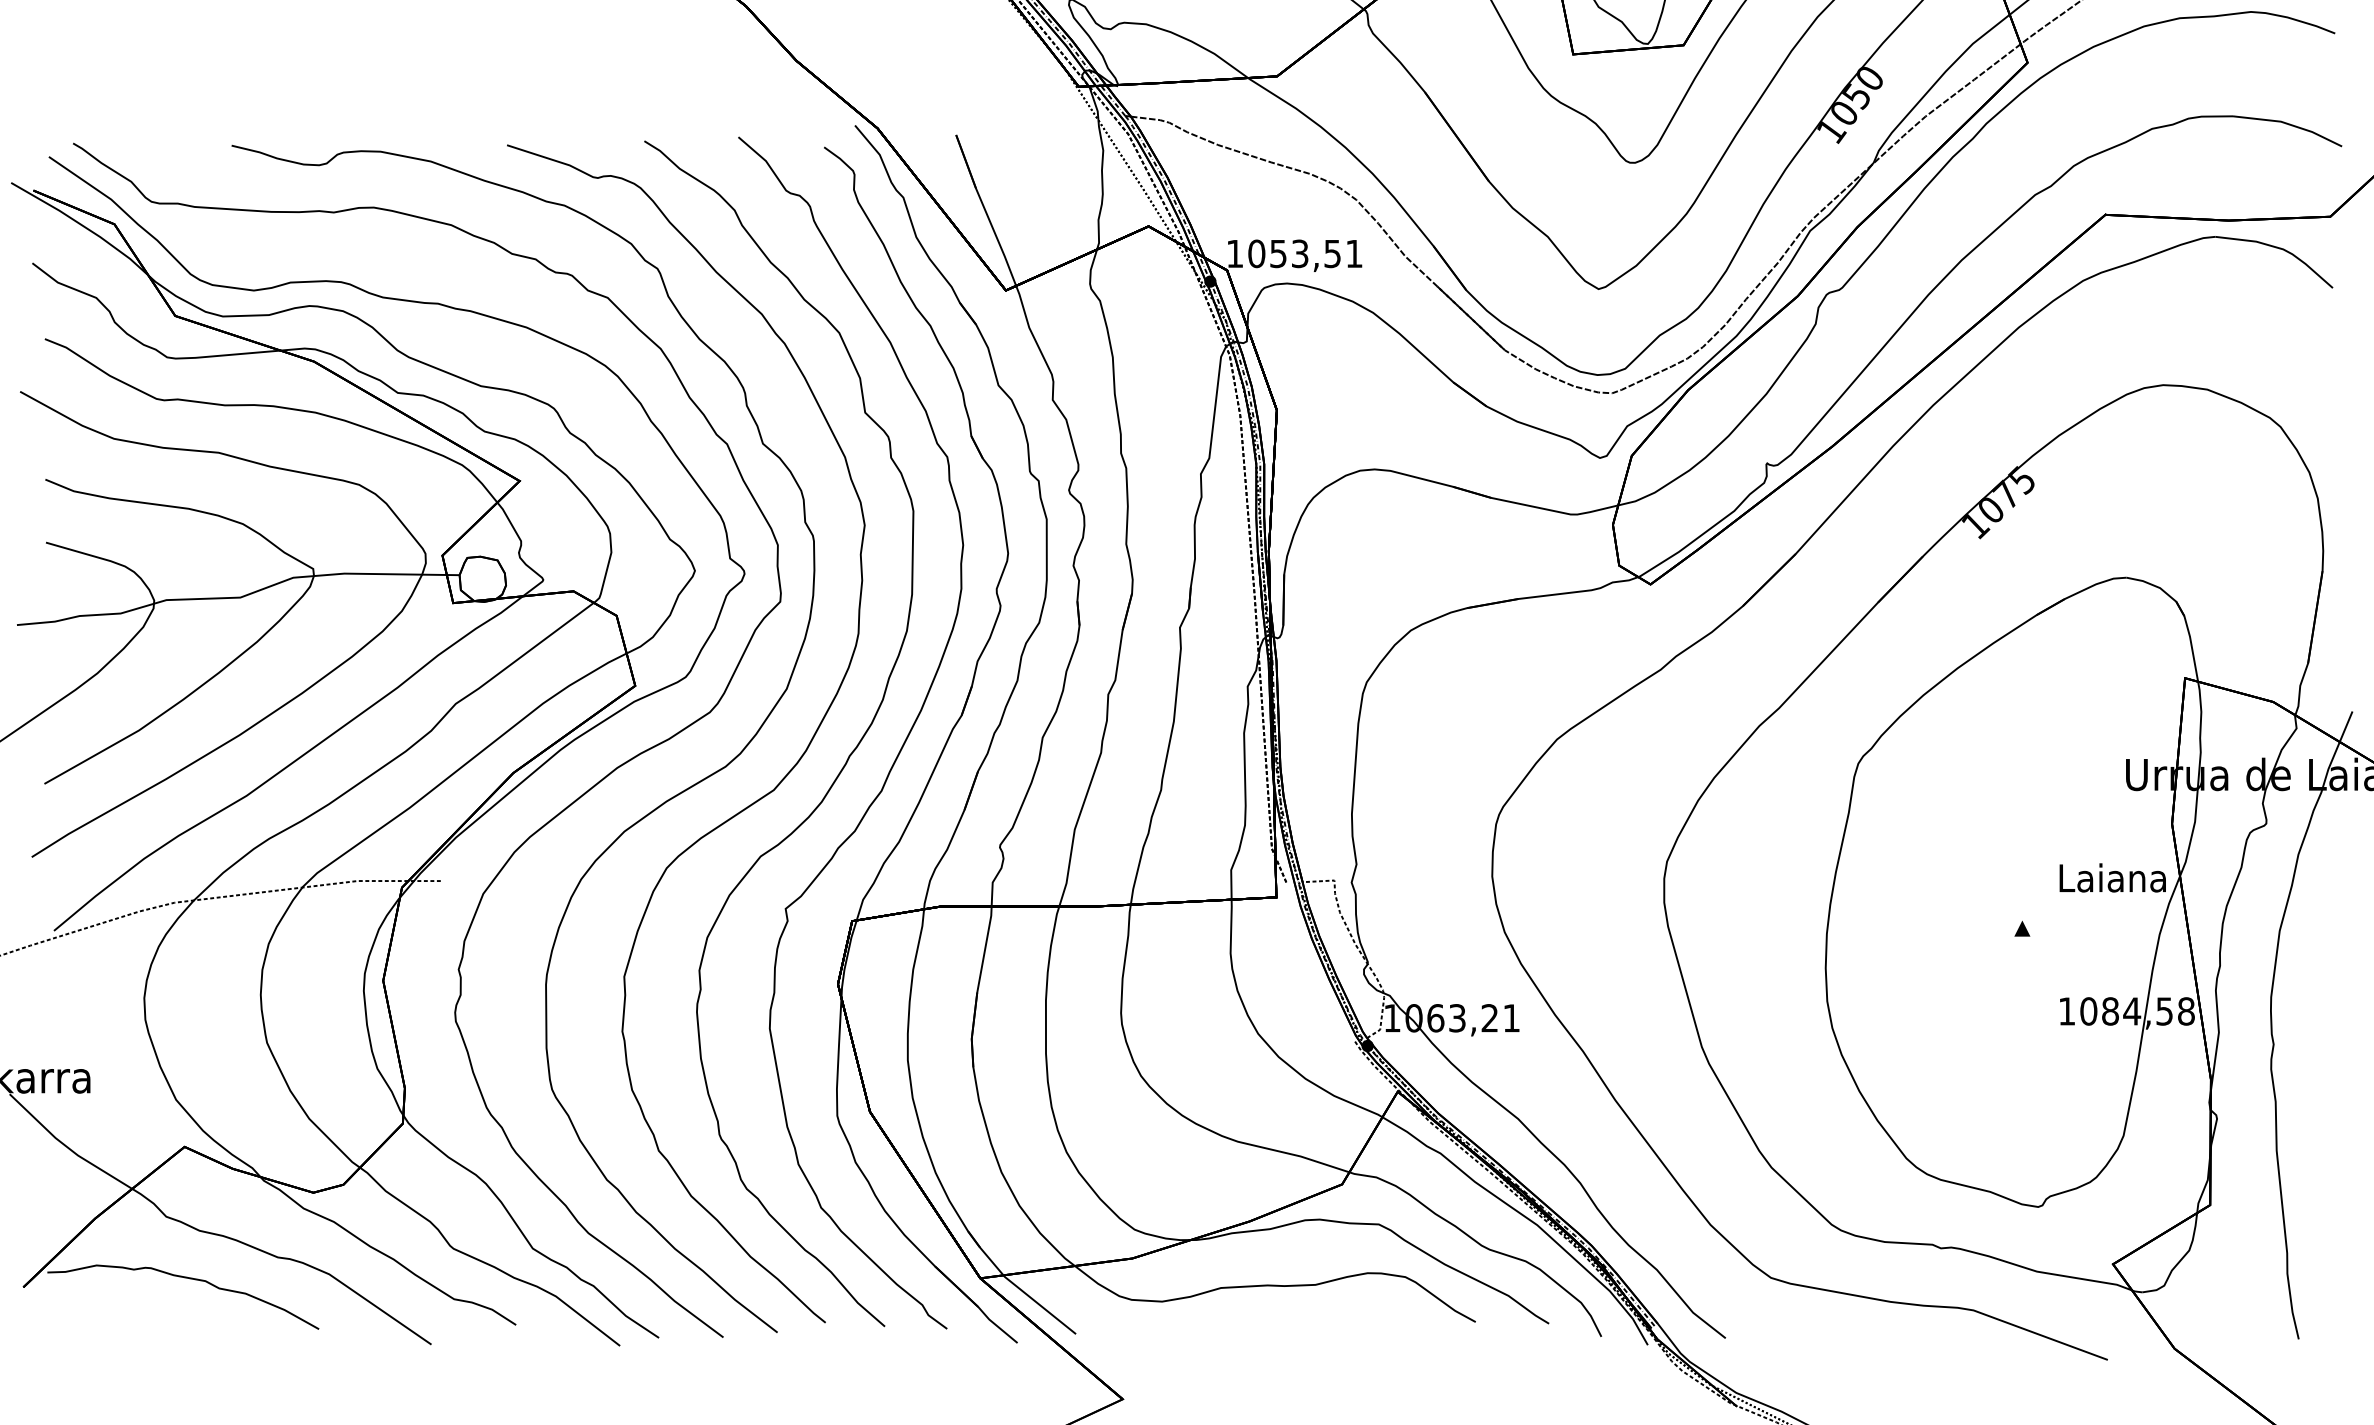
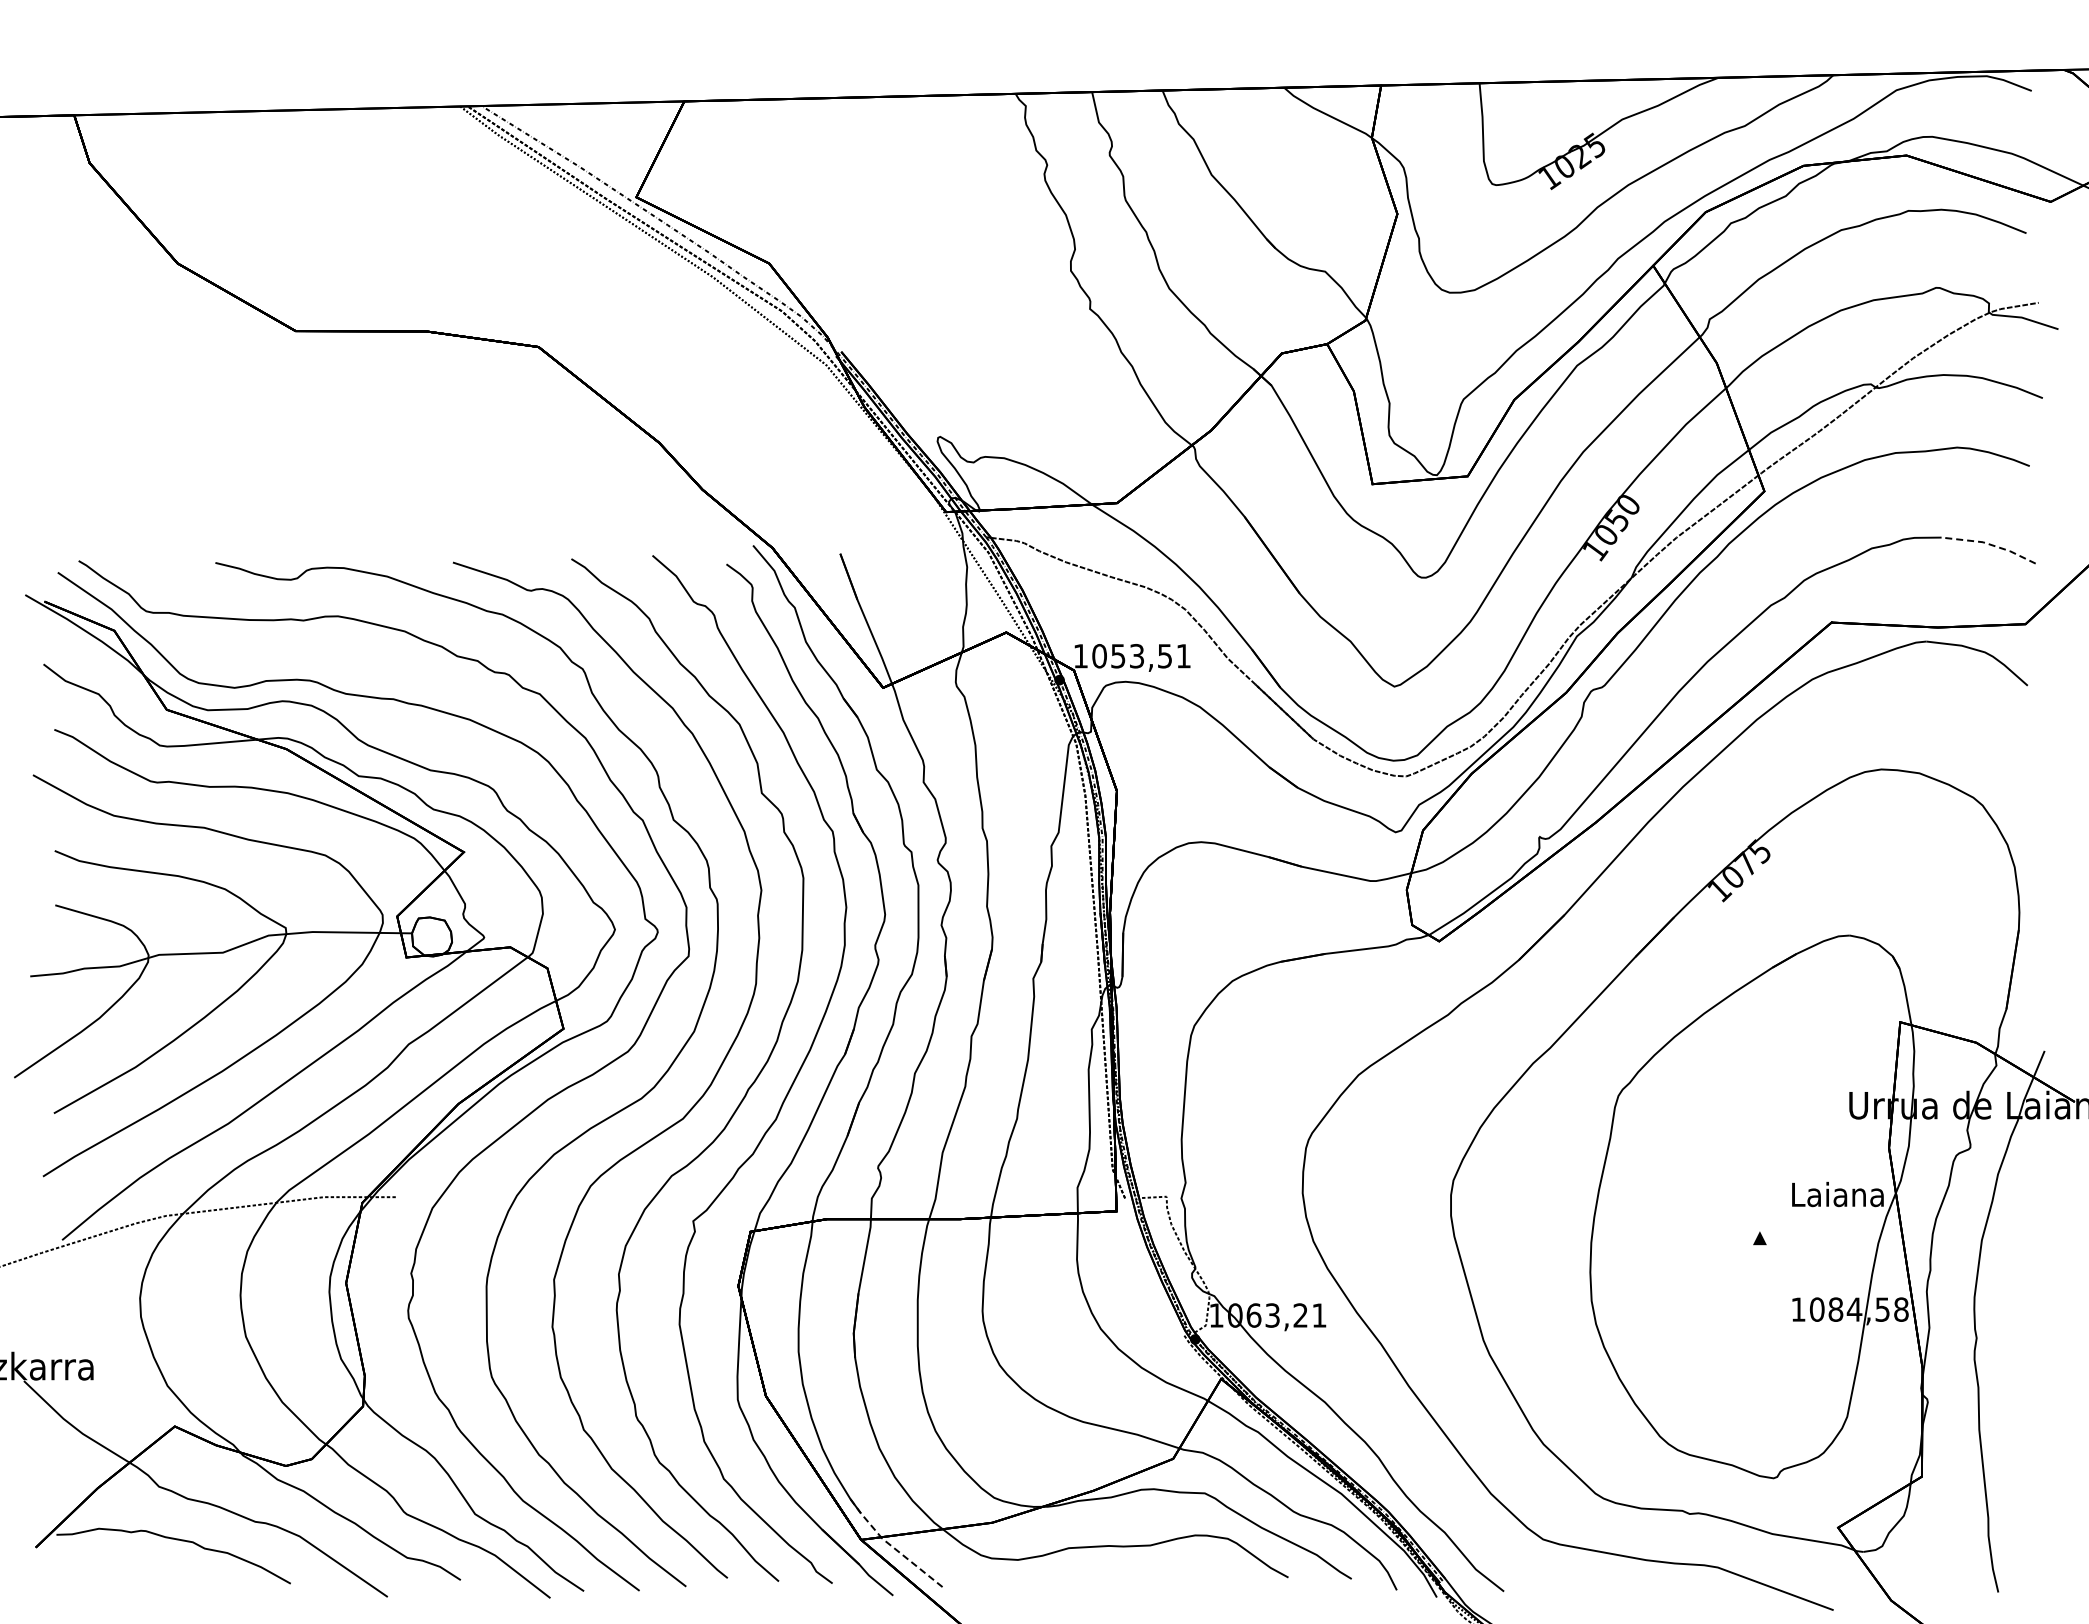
line: (2289, 124) -> (1990, 544), solid -> dashed
line: (1016, 1286) -> (892, 1546), solid -> dashed

